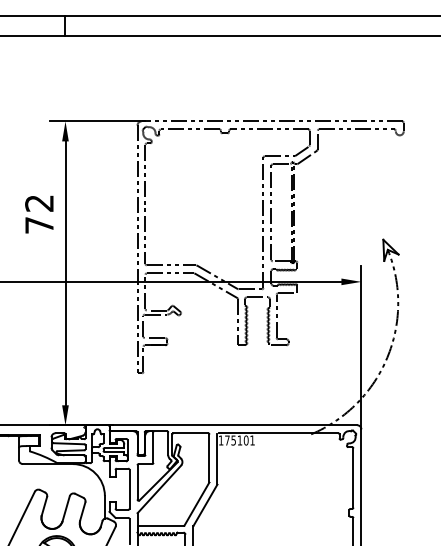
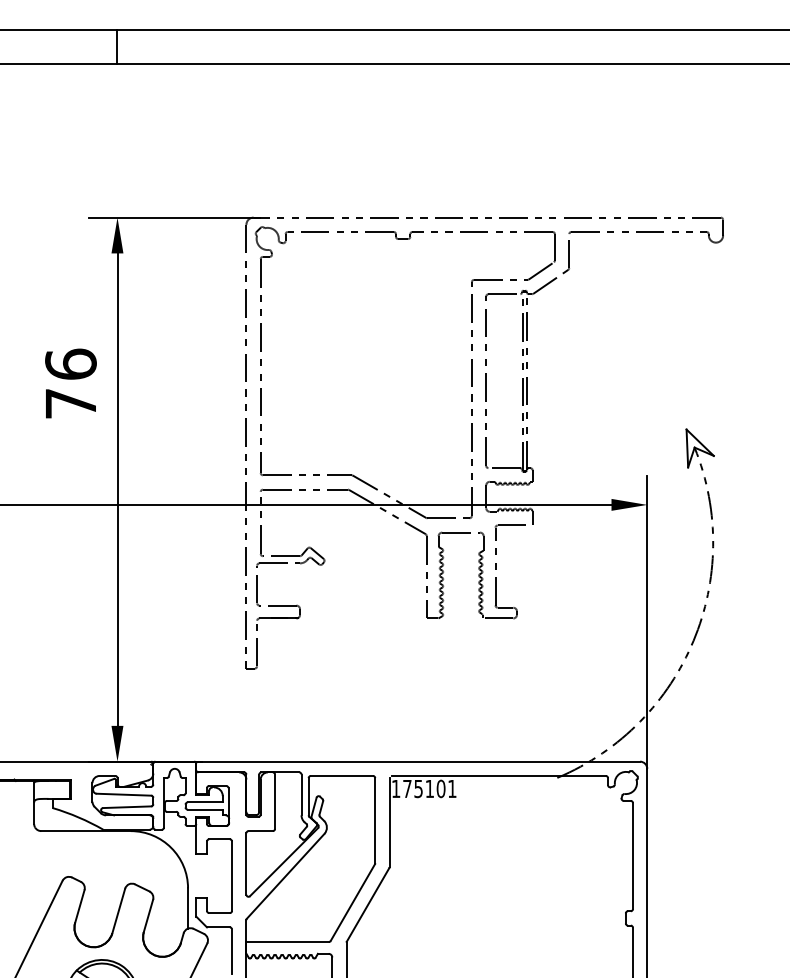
text: (39, 202) -> (70, 362), 72 -> 76

